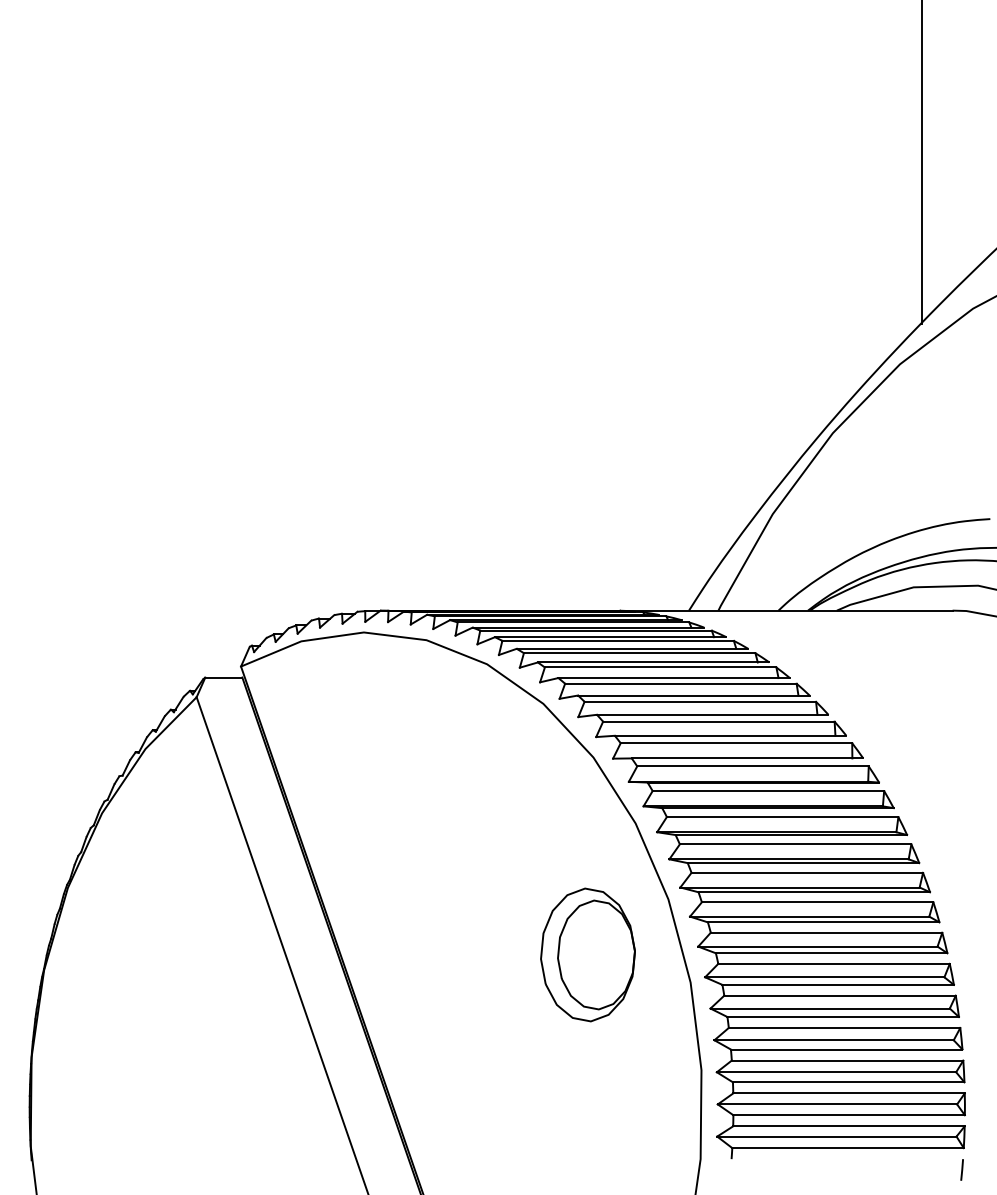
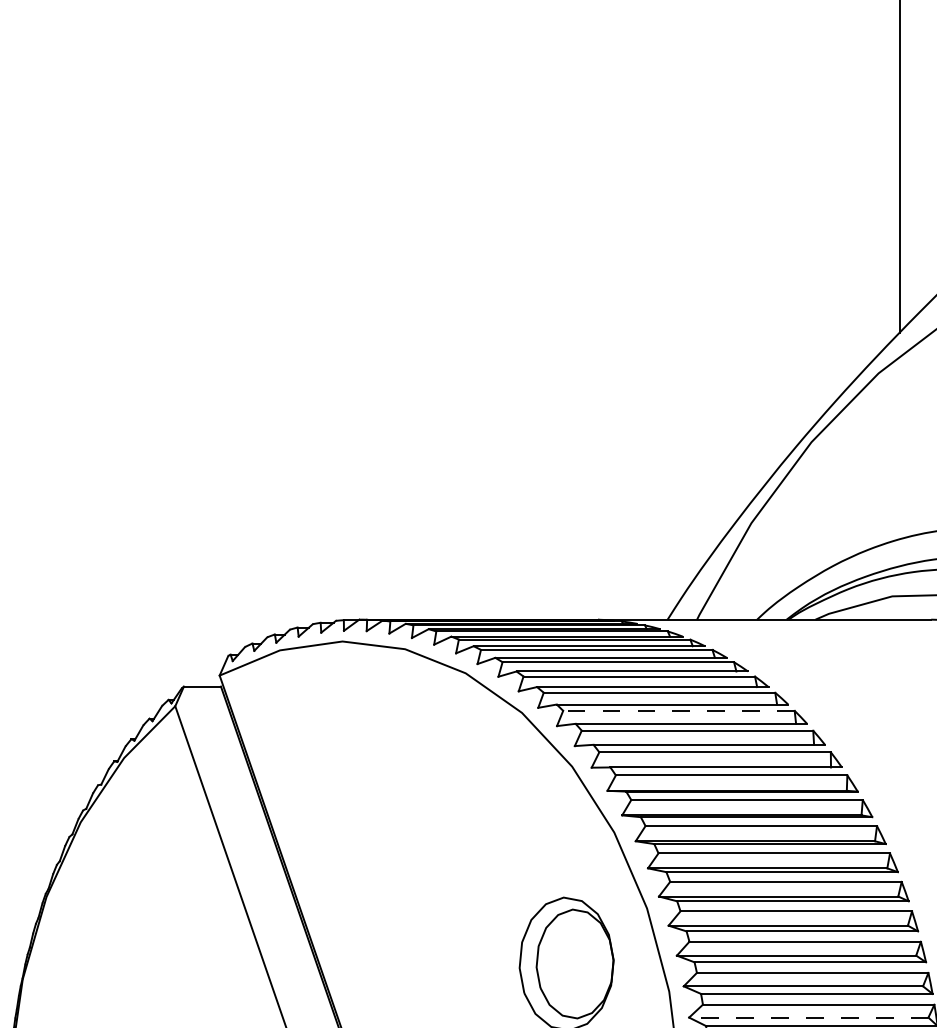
line: (700, 701) -> (679, 710), solid -> dashed
line: (830, 1008) -> (809, 1017), solid -> dashed

